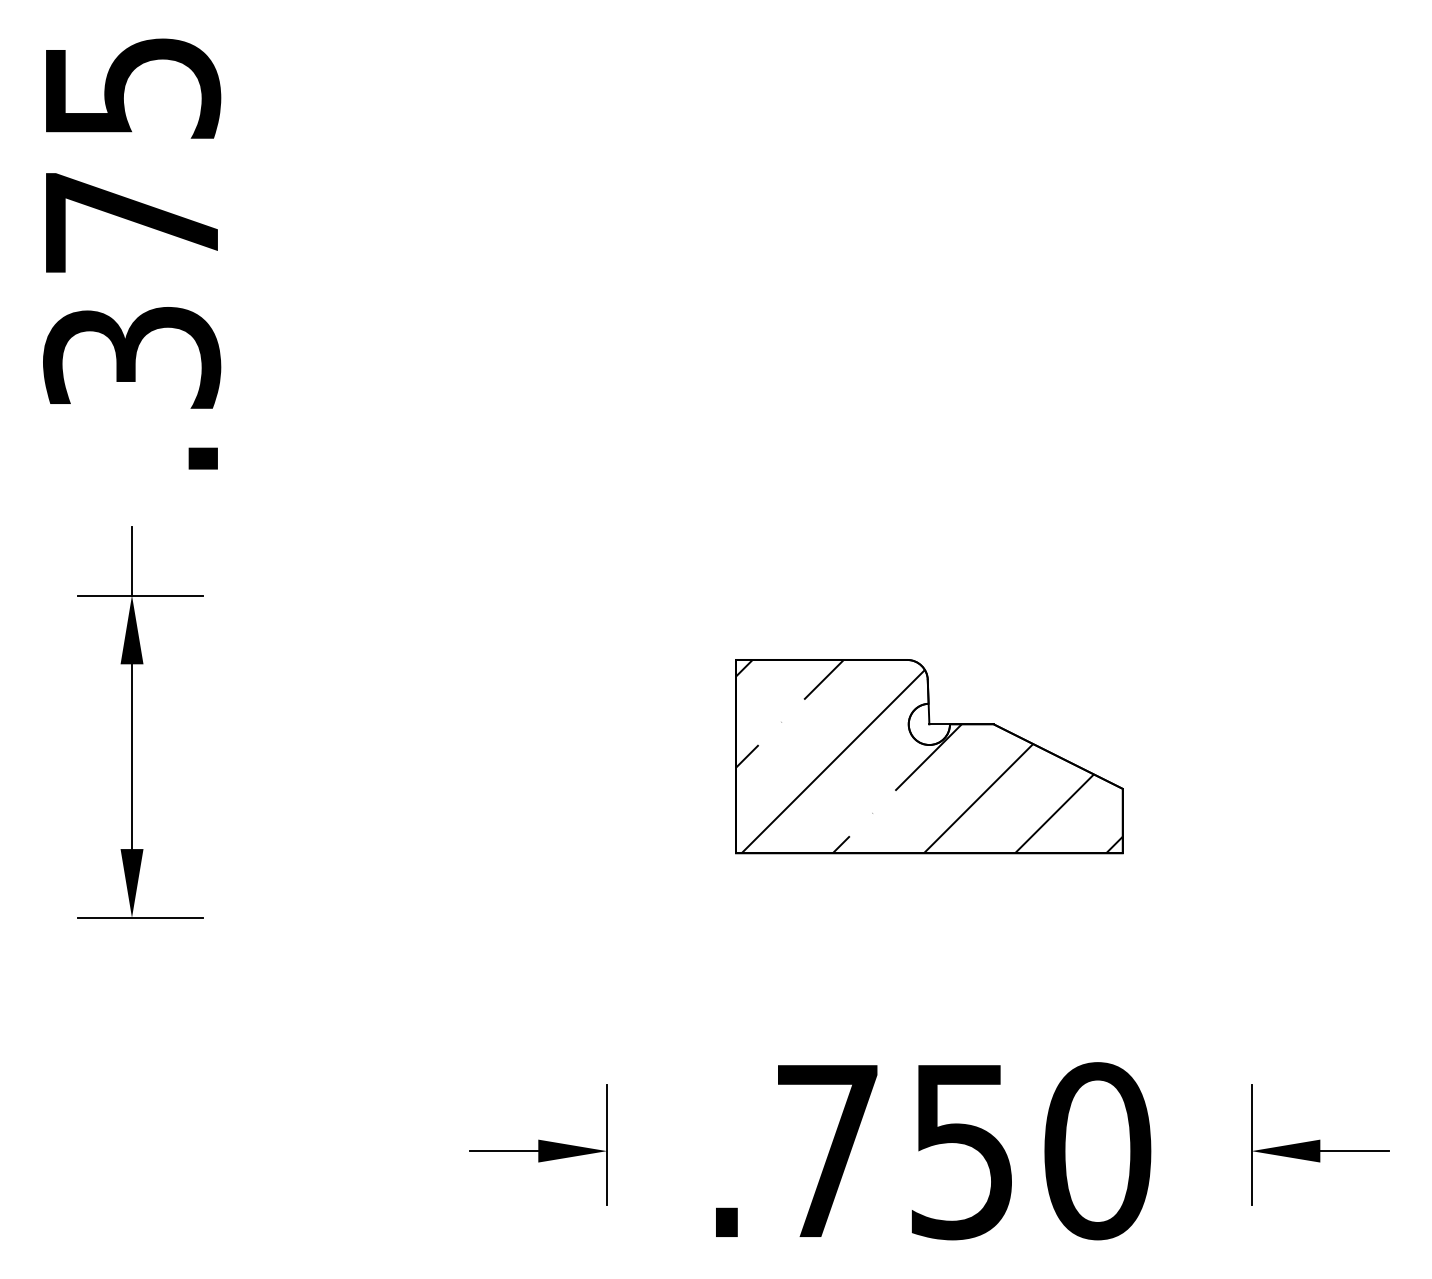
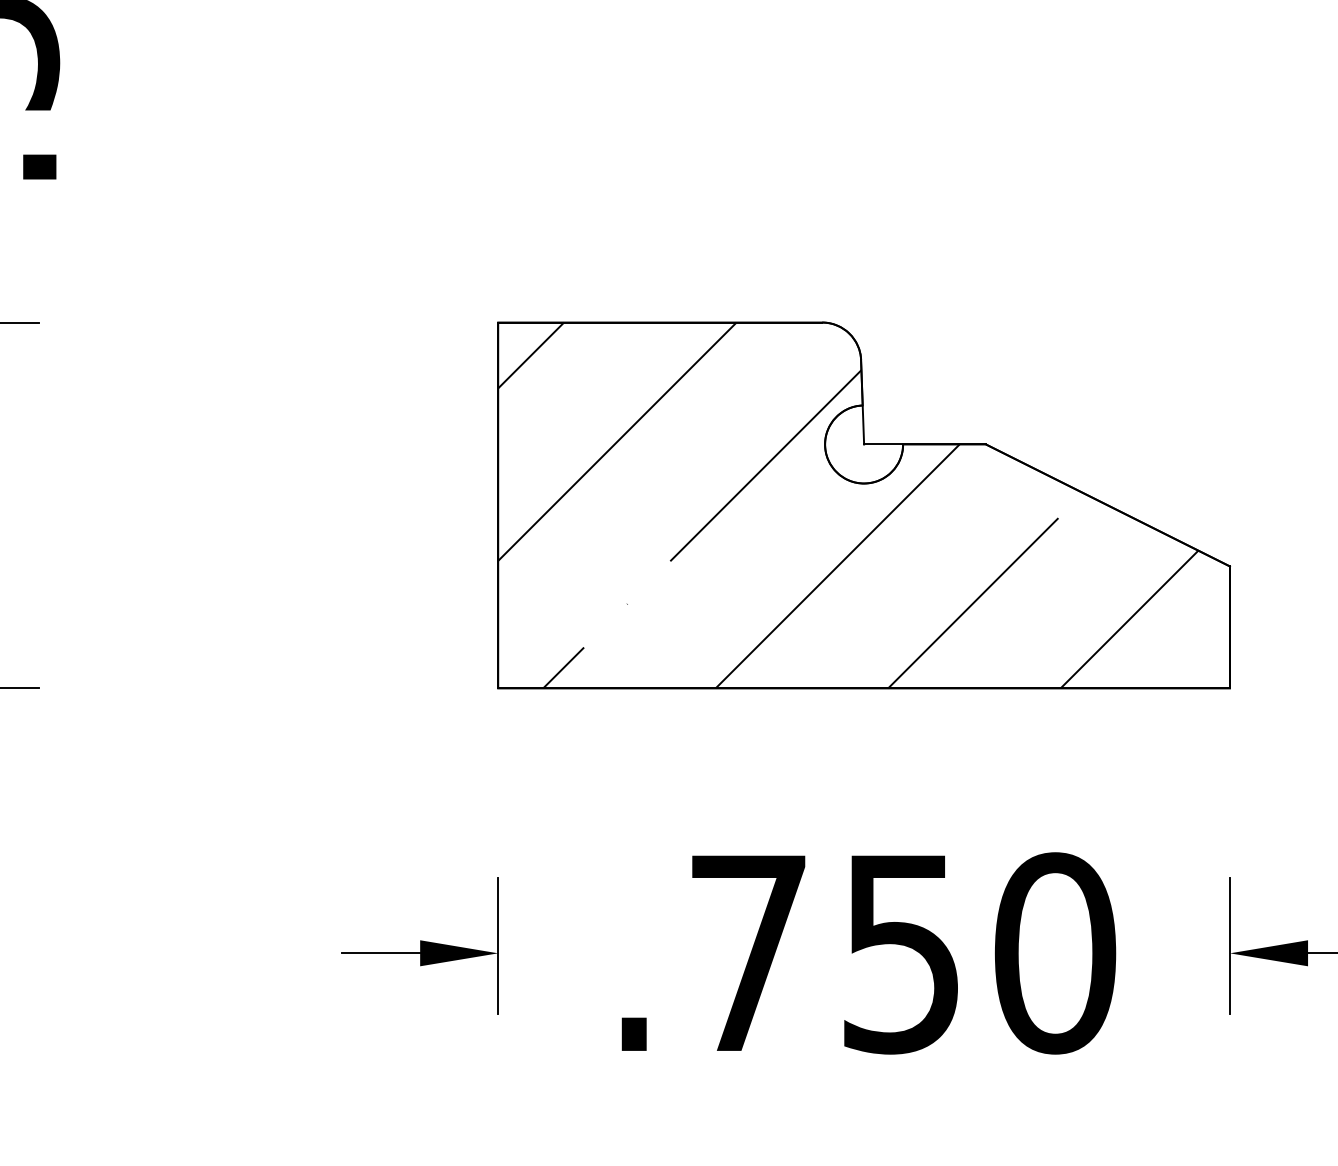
part: (929, 756) -> (864, 505), size x1.67

